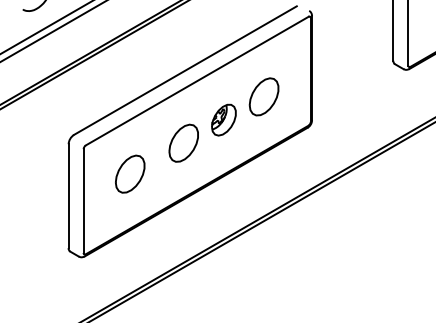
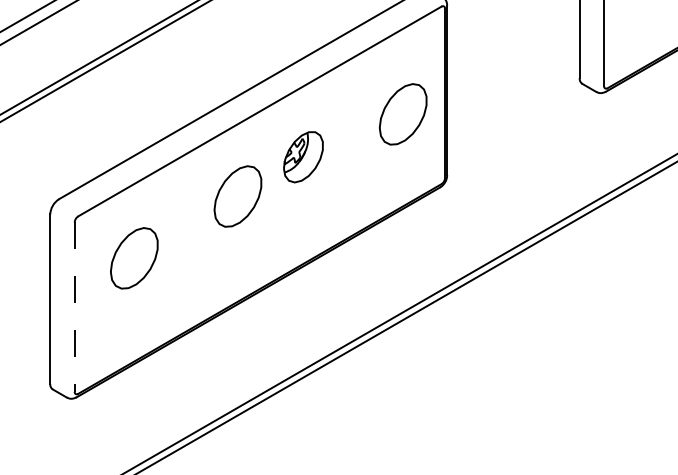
part: (263, 96) -> (402, 113), moved
part: (223, 119) -> (302, 156), moved
part: (183, 142) -> (237, 195), moved
part: (130, 173) -> (134, 257), moved
line: (83, 201) -> (74, 307), solid -> dashed

